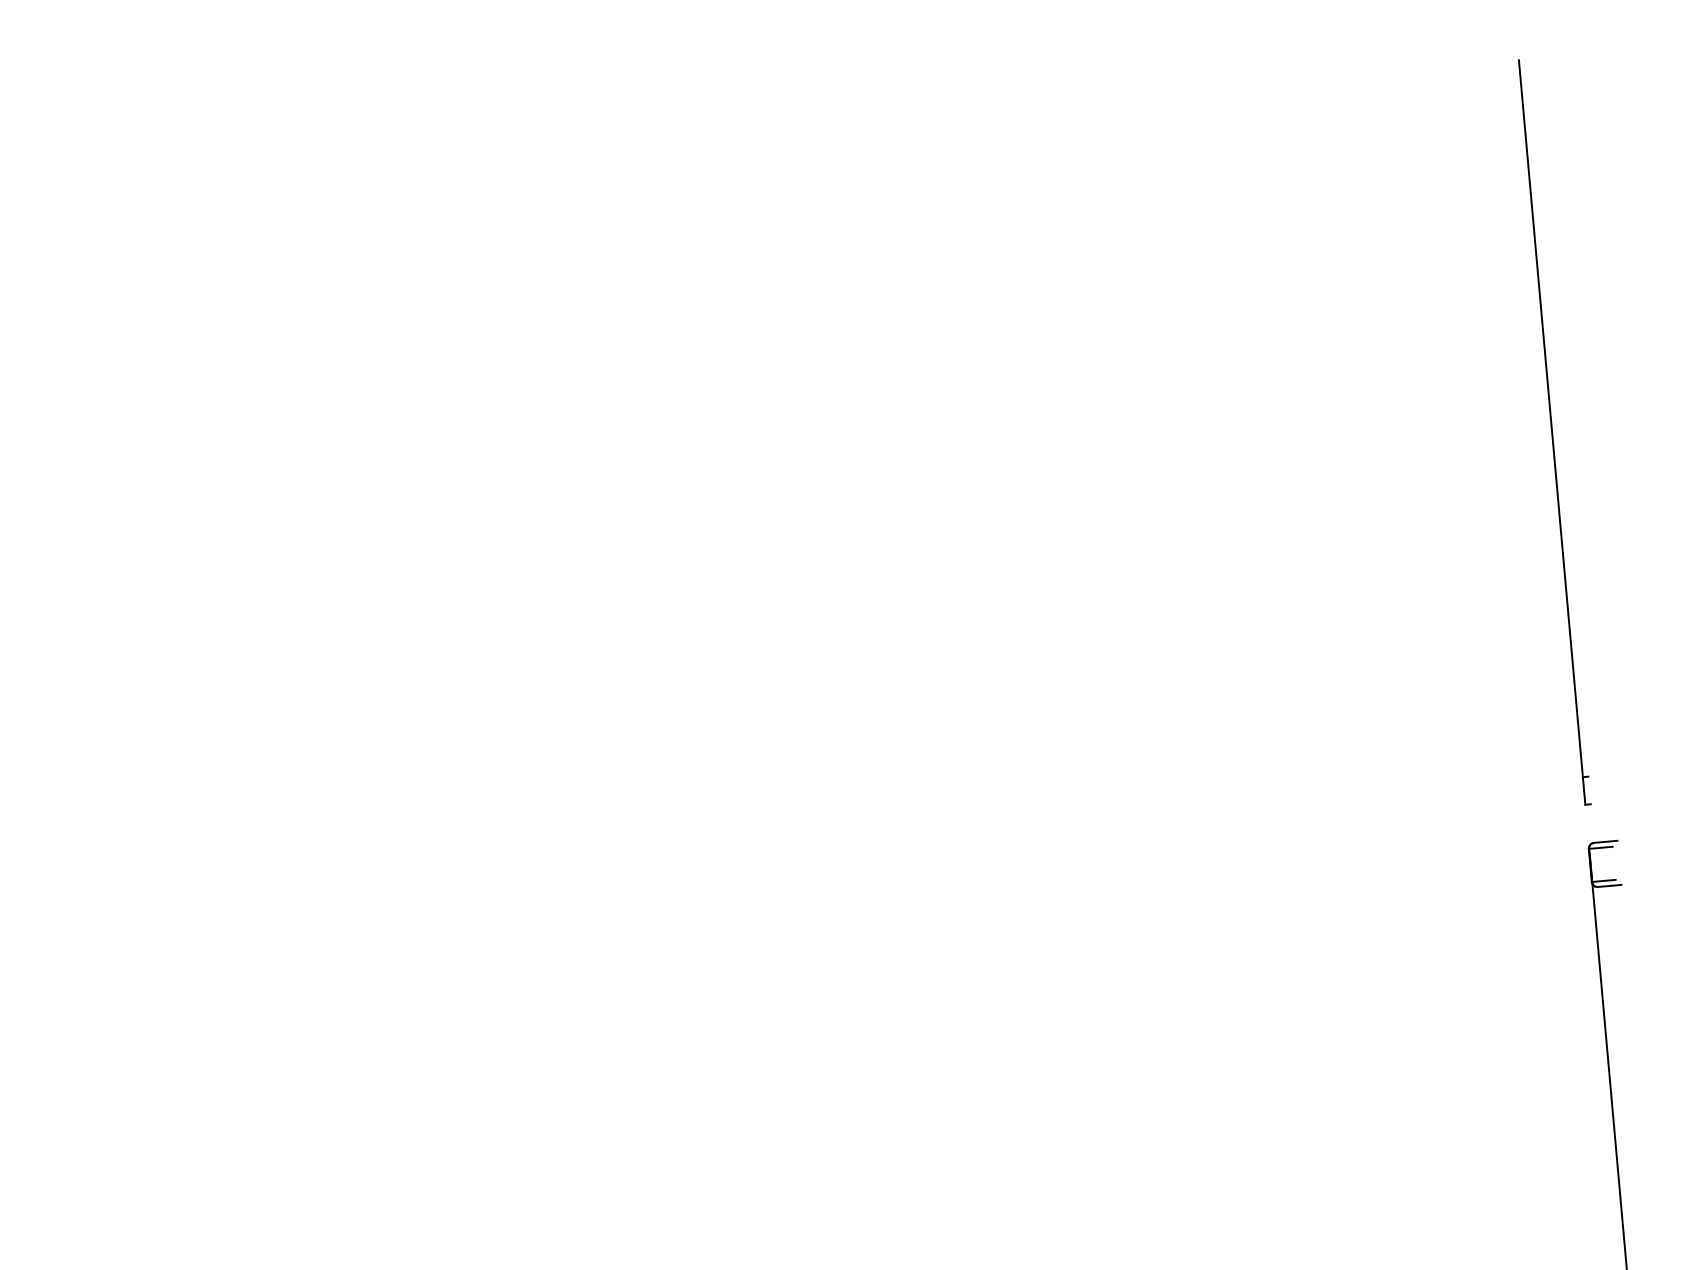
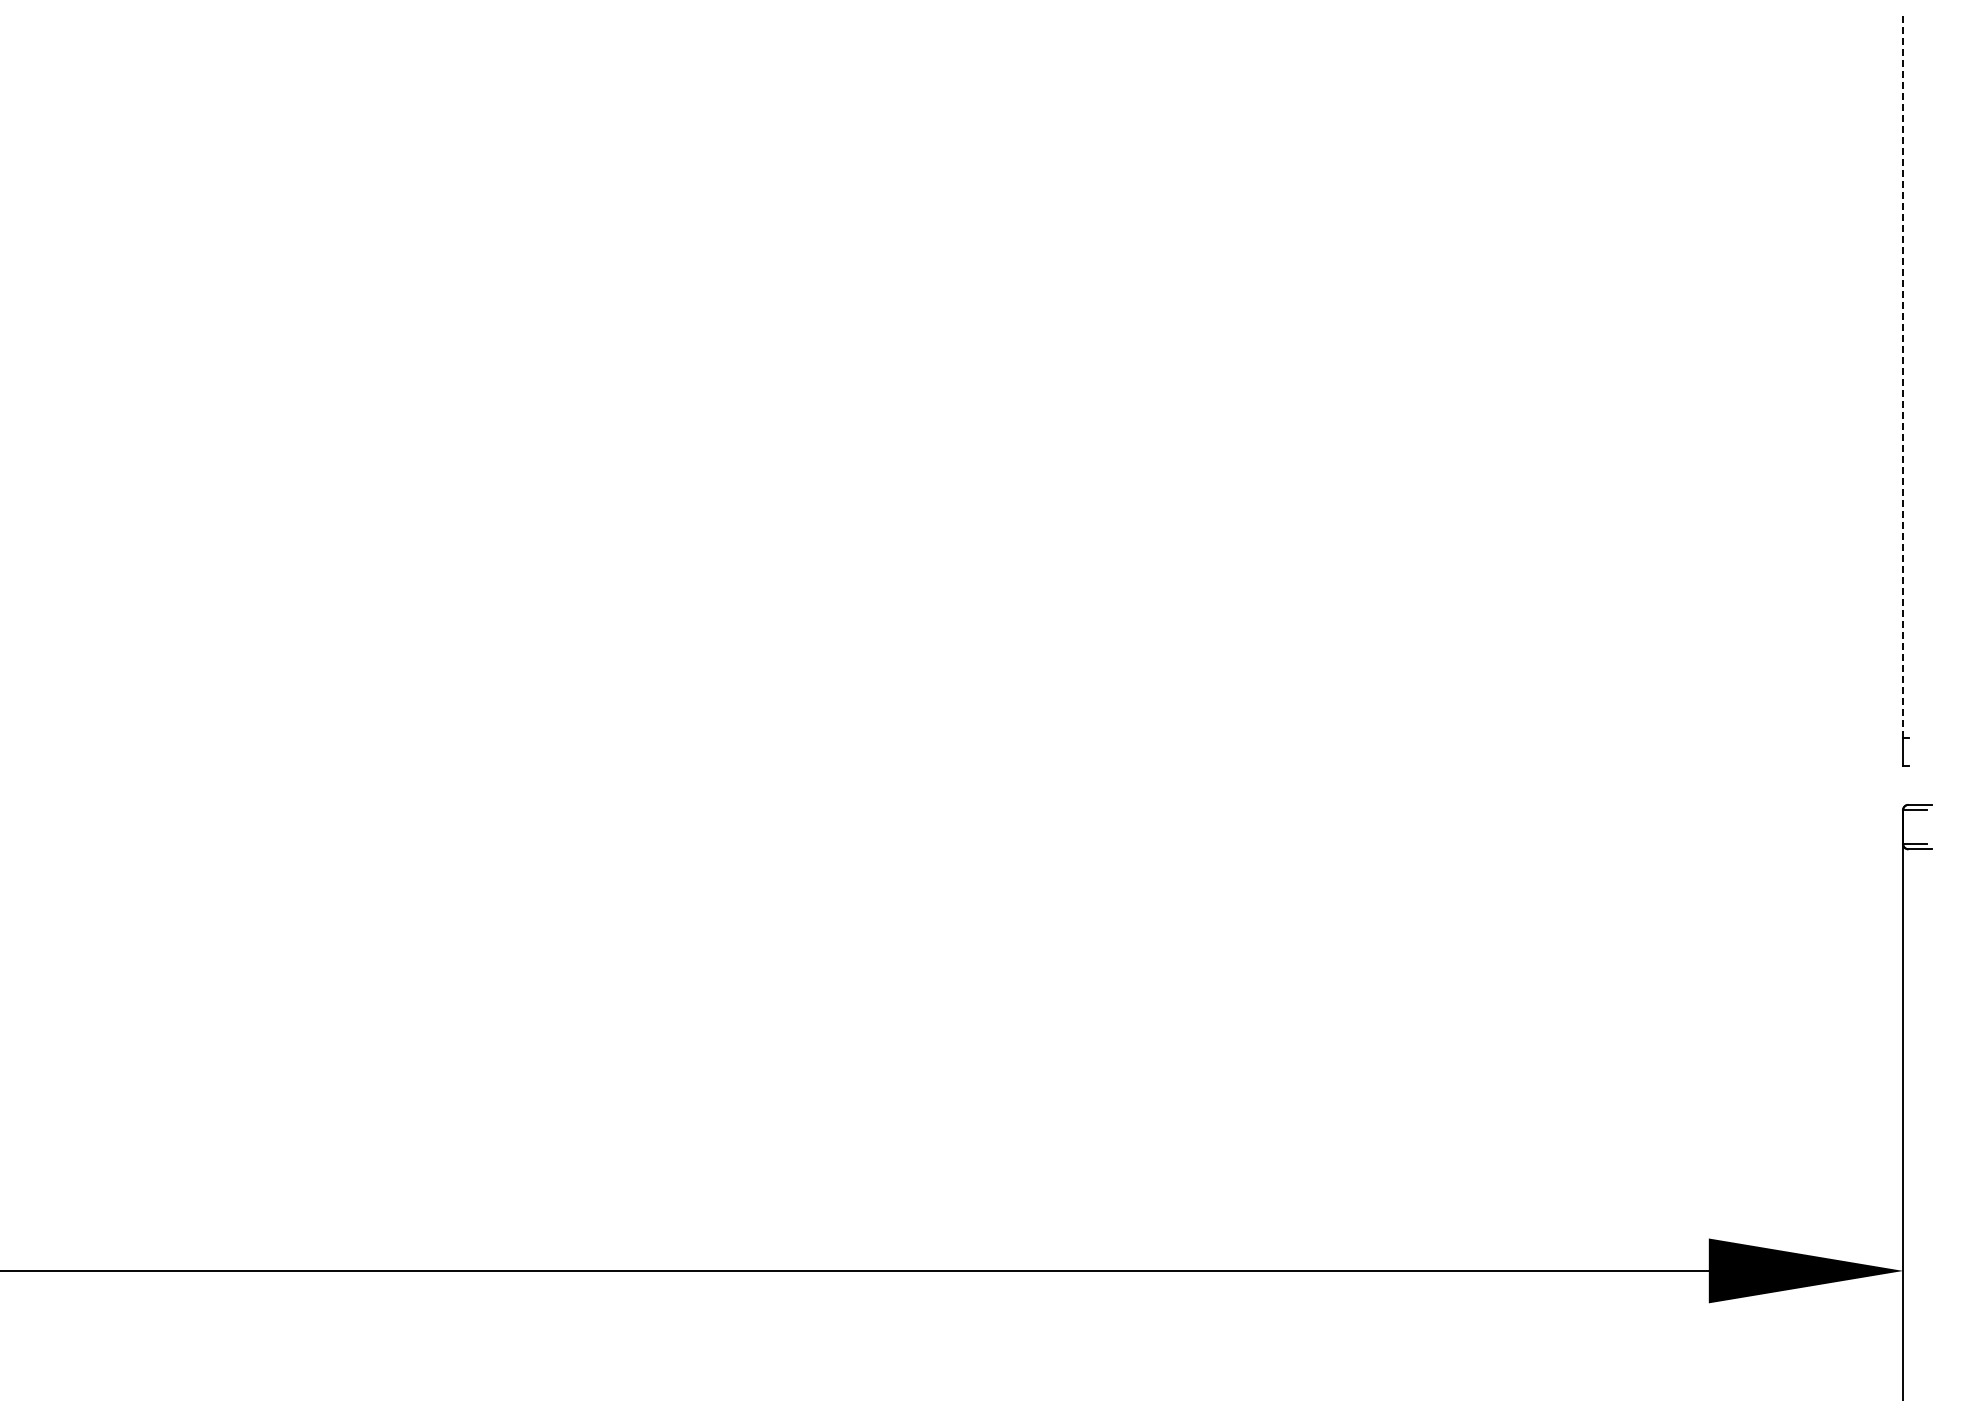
line: (1551, 418) -> (1903, 376), solid -> dashed

